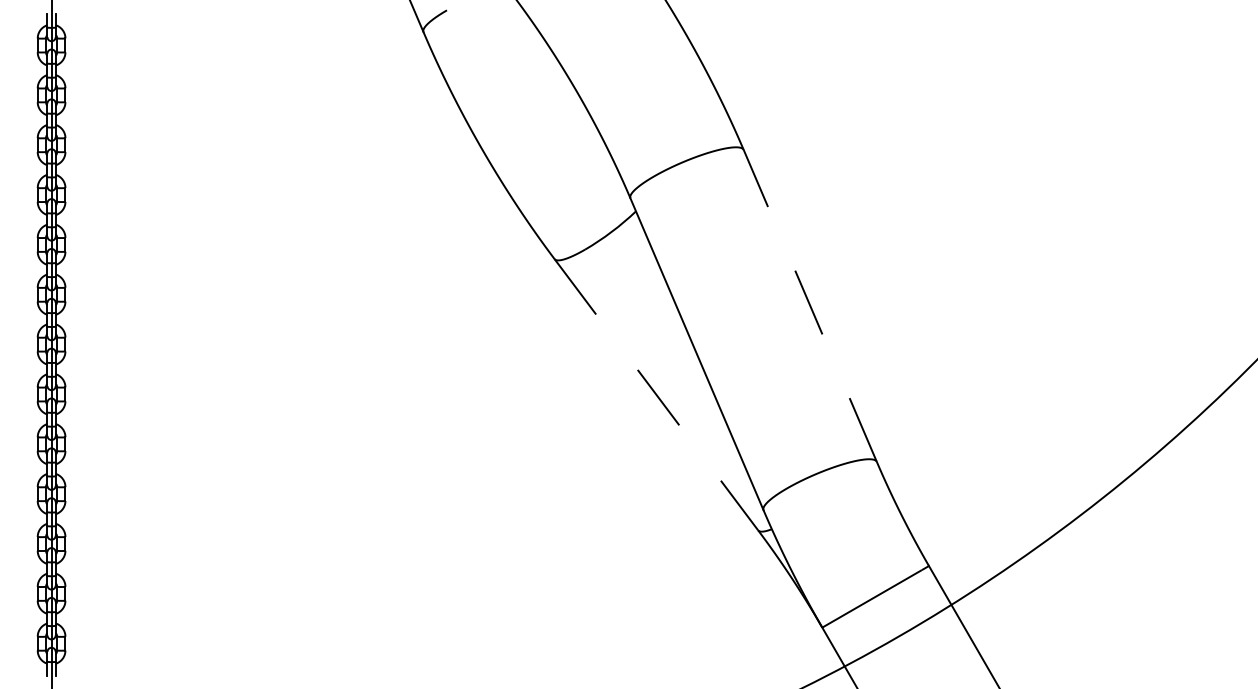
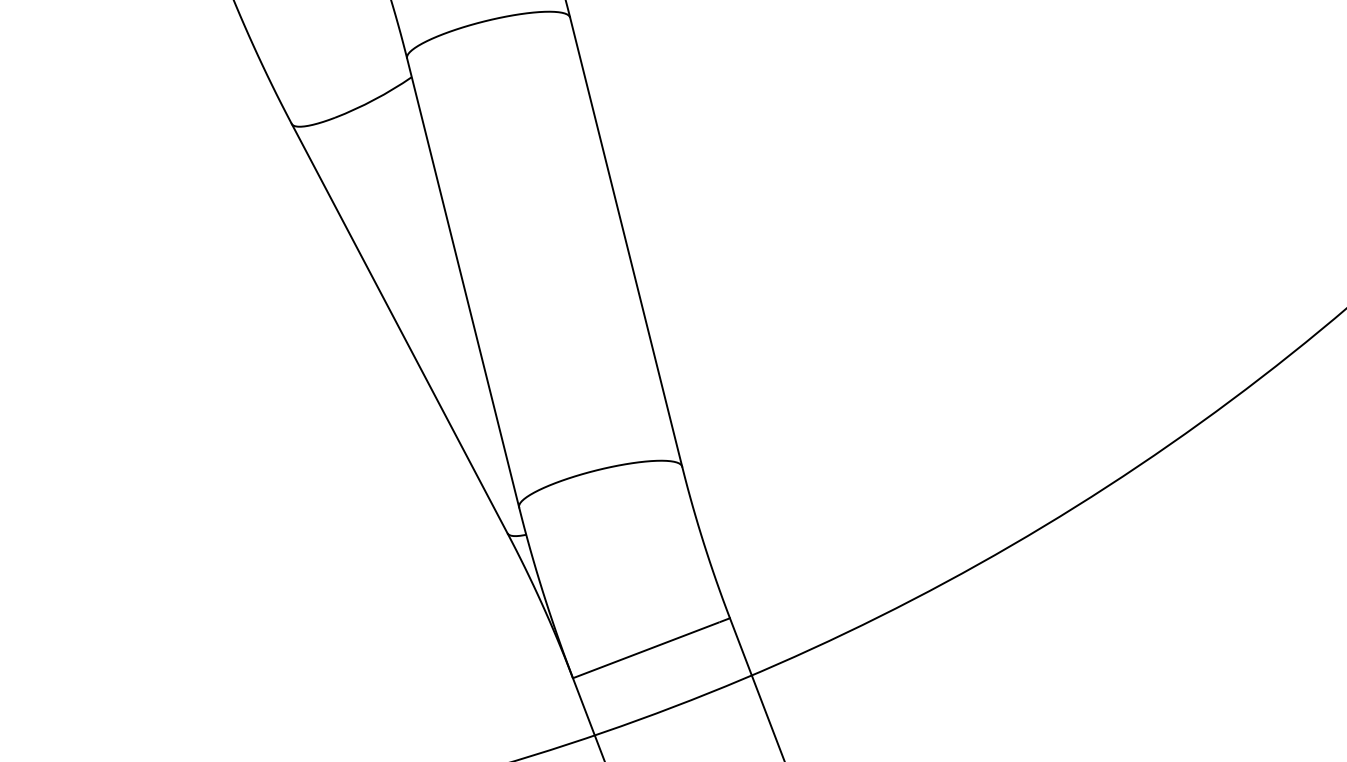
line: (810, 305) -> (626, 241), dashed -> solid
line: (656, 394) -> (399, 328), dashed -> solid

